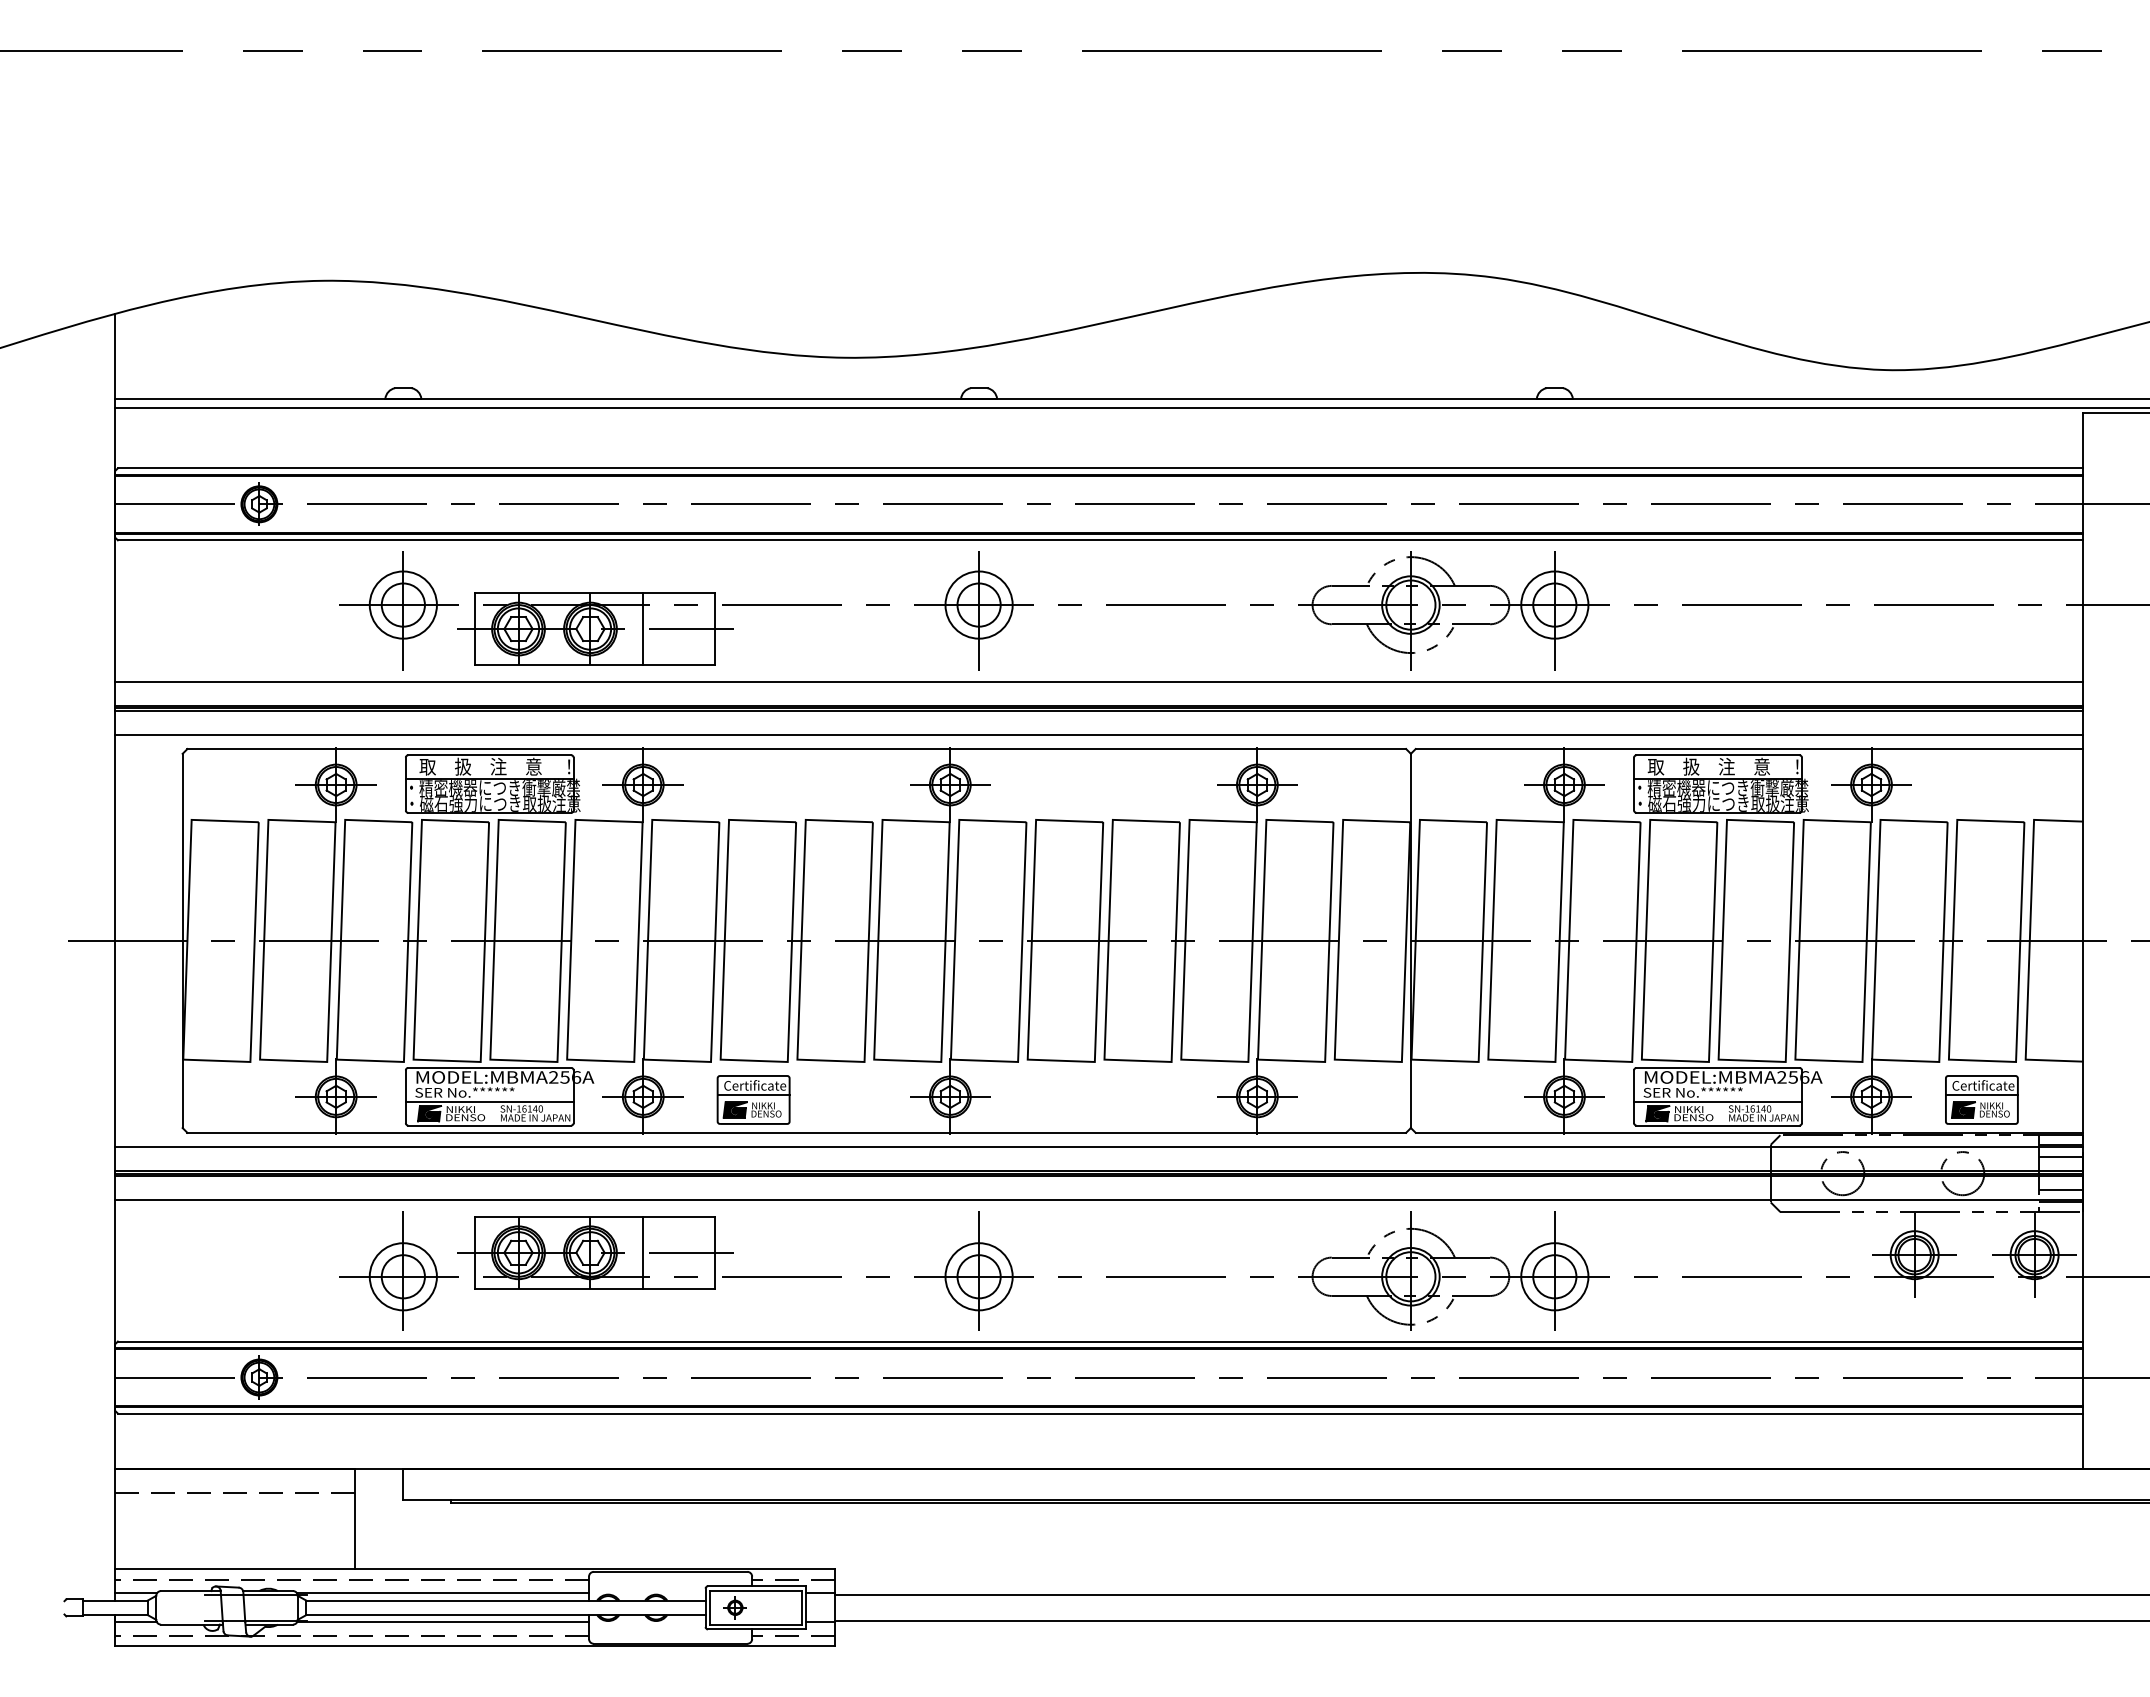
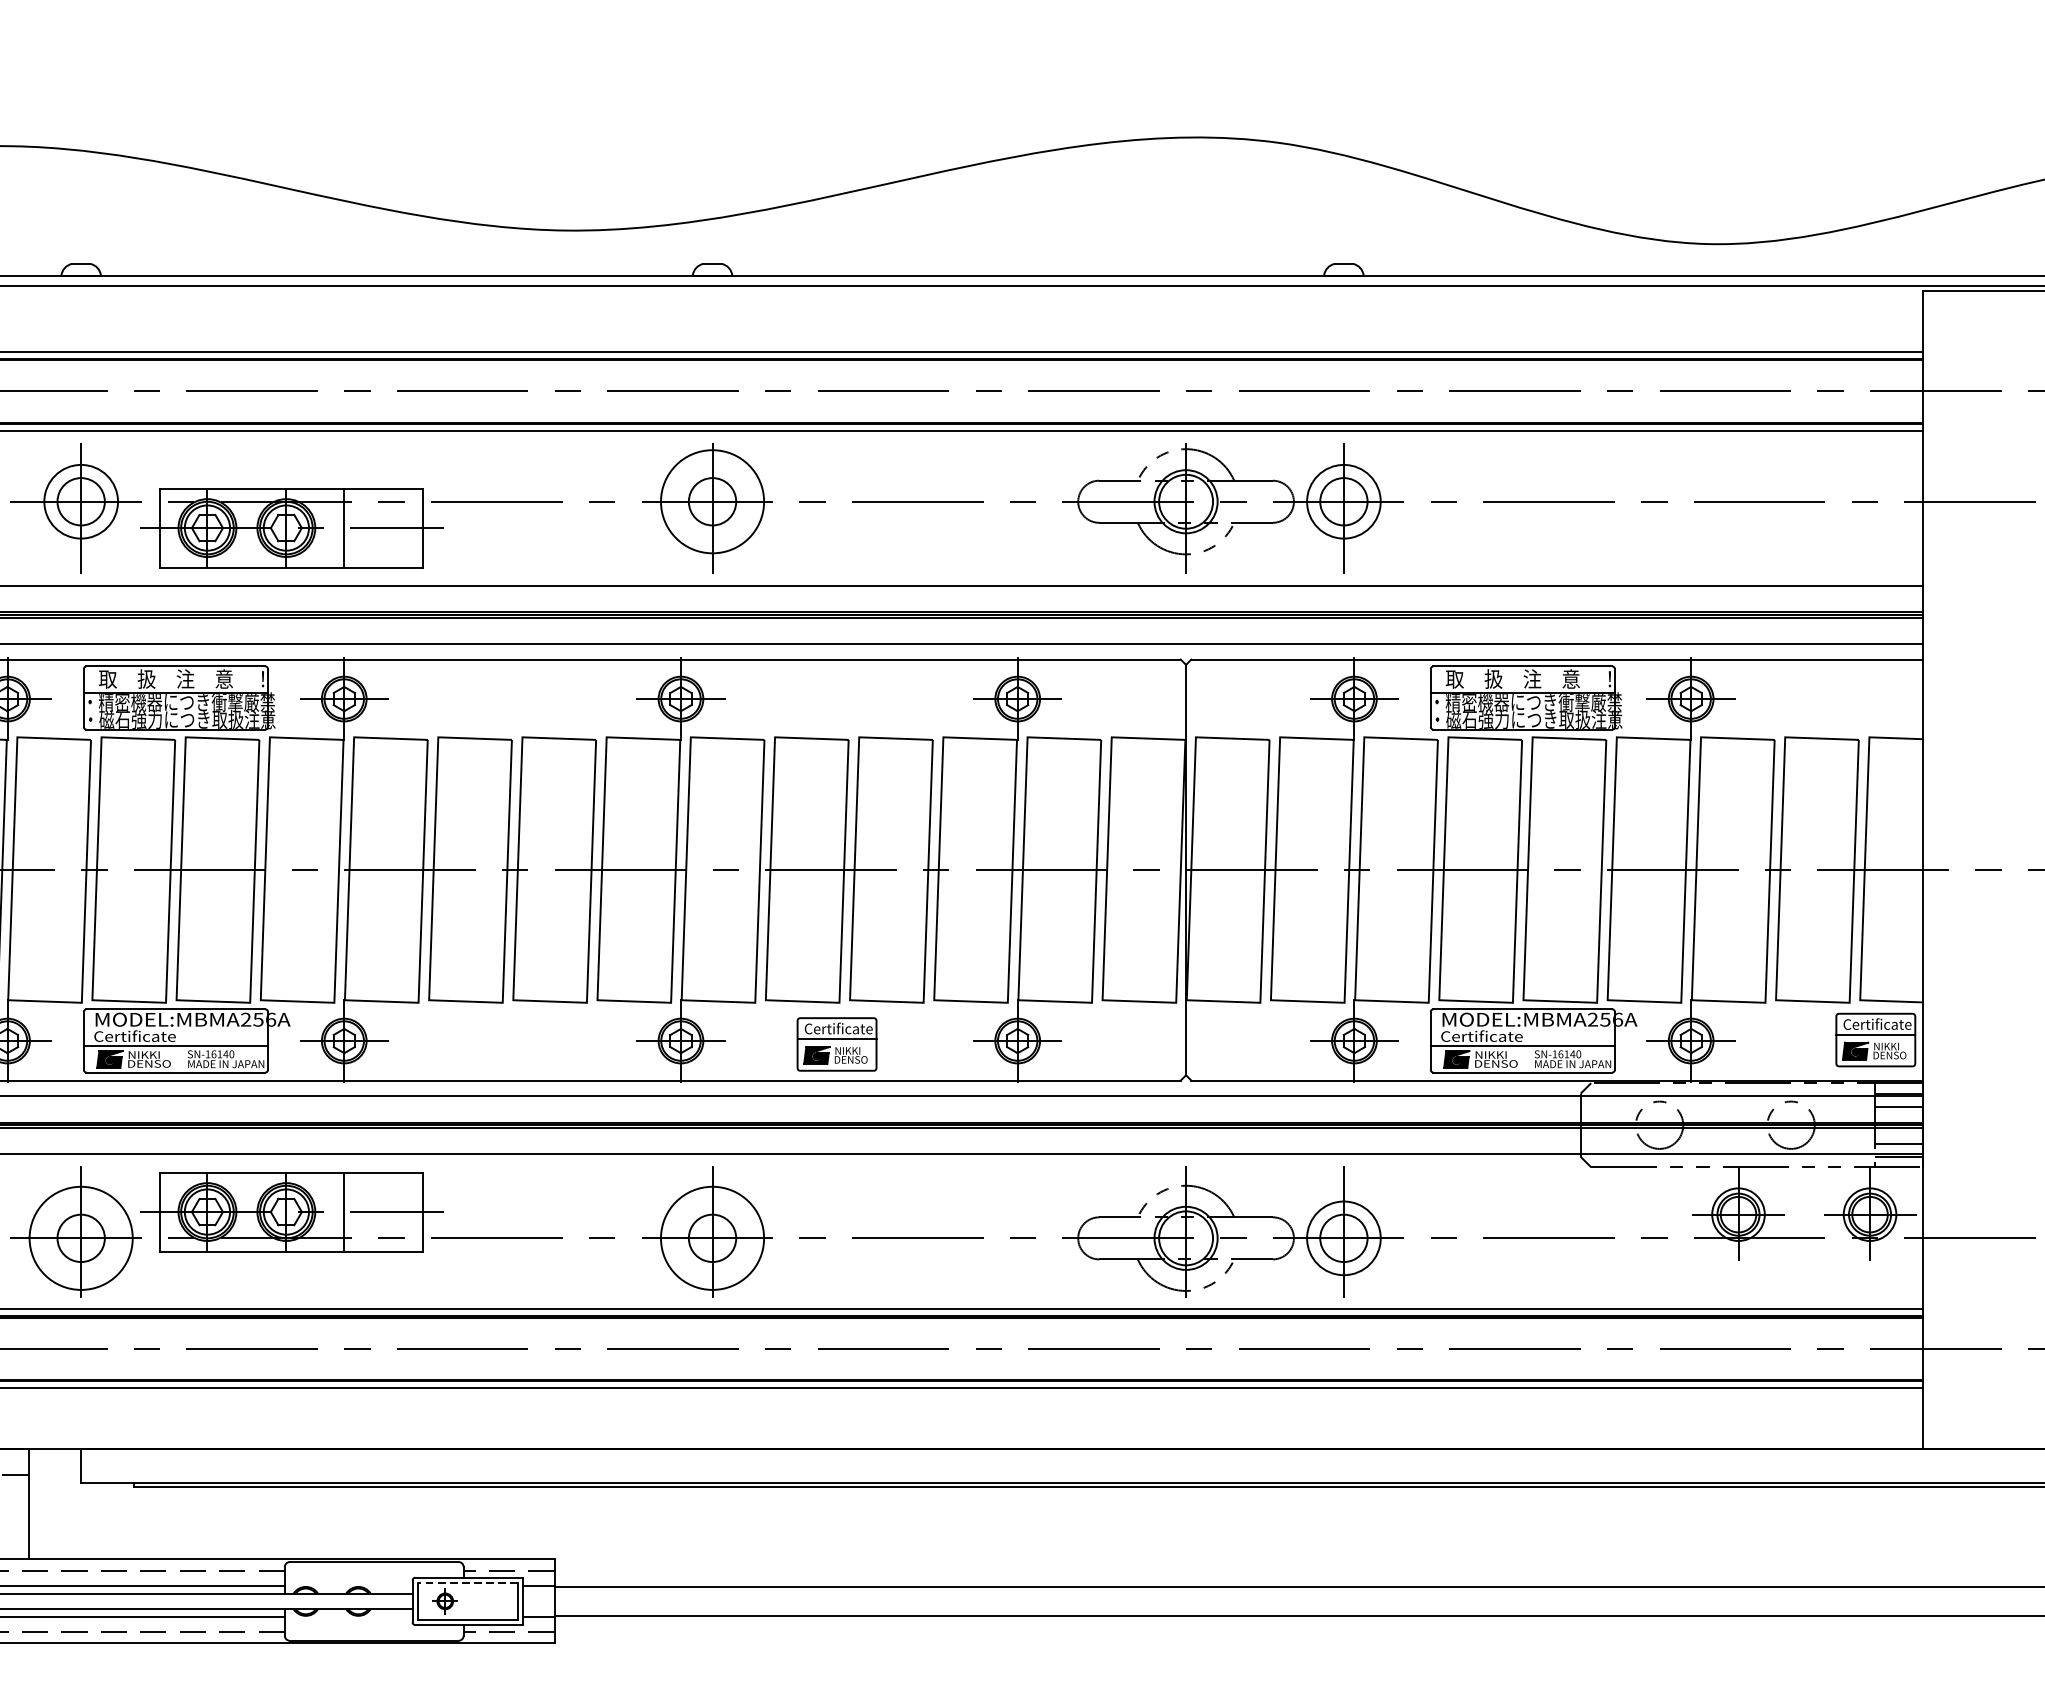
circle: (978, 604) -> (711, 501), size x1.4
text: (464, 1092) -> (148, 1036), SER No.****** -> Certificate
text: (1692, 1092) -> (1494, 1036), SER No.****** -> Certificate
part: (753, 1099) -> (836, 1043), moved
part: (1981, 1099) -> (1875, 1039), moved
circle: (402, 1276) -> (80, 1238), size x1.4
circle: (978, 1276) -> (711, 1238), size x1.4
line: (756, 1591) -> (468, 1583), solid -> dashed

